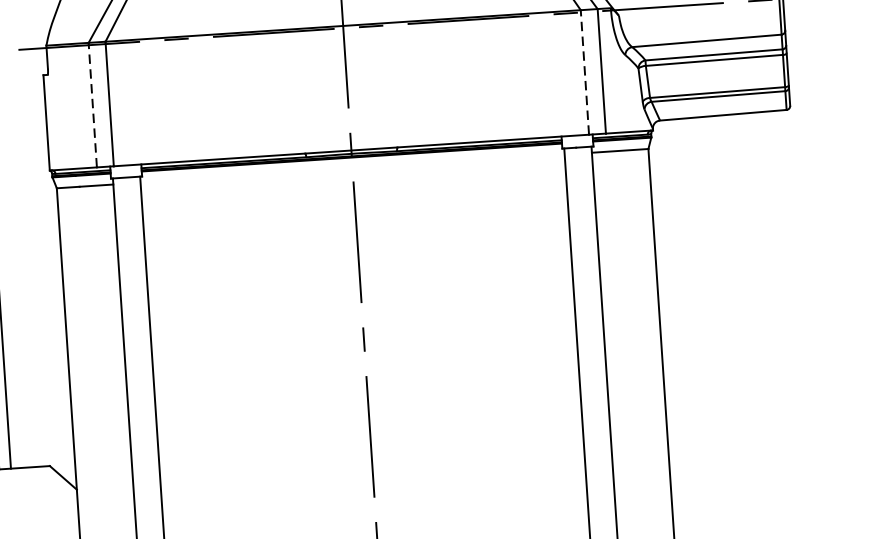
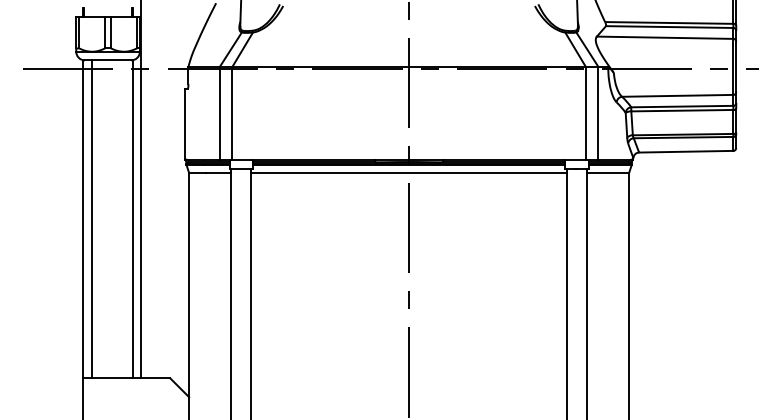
line: (584, 71) -> (585, 112), dashed -> solid
line: (92, 104) -> (219, 112), dashed -> solid
line: (351, 169) -> (408, 173), added

